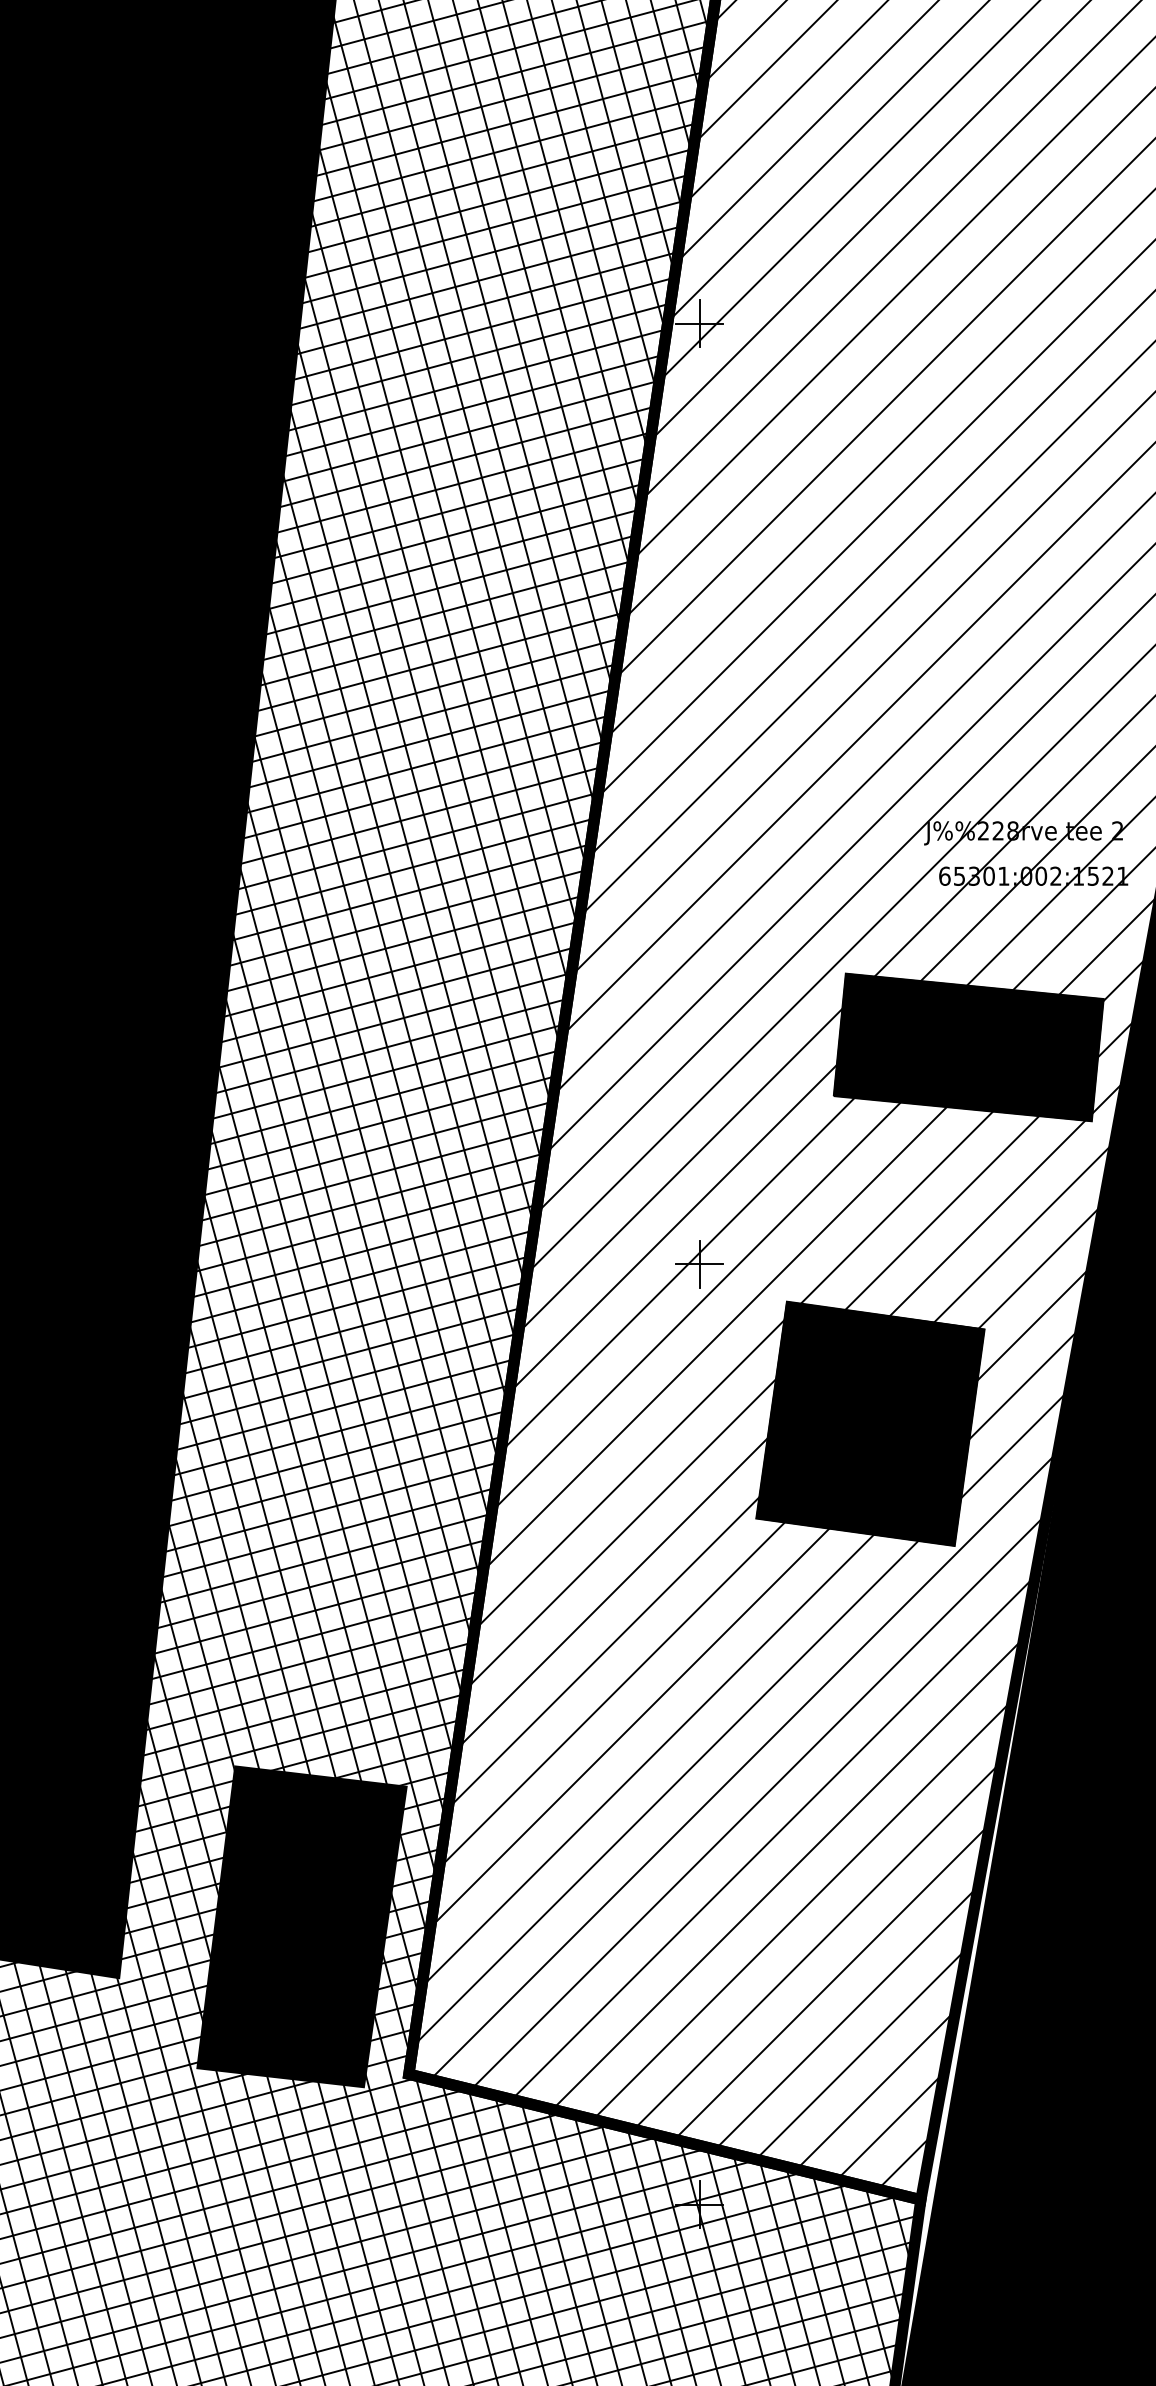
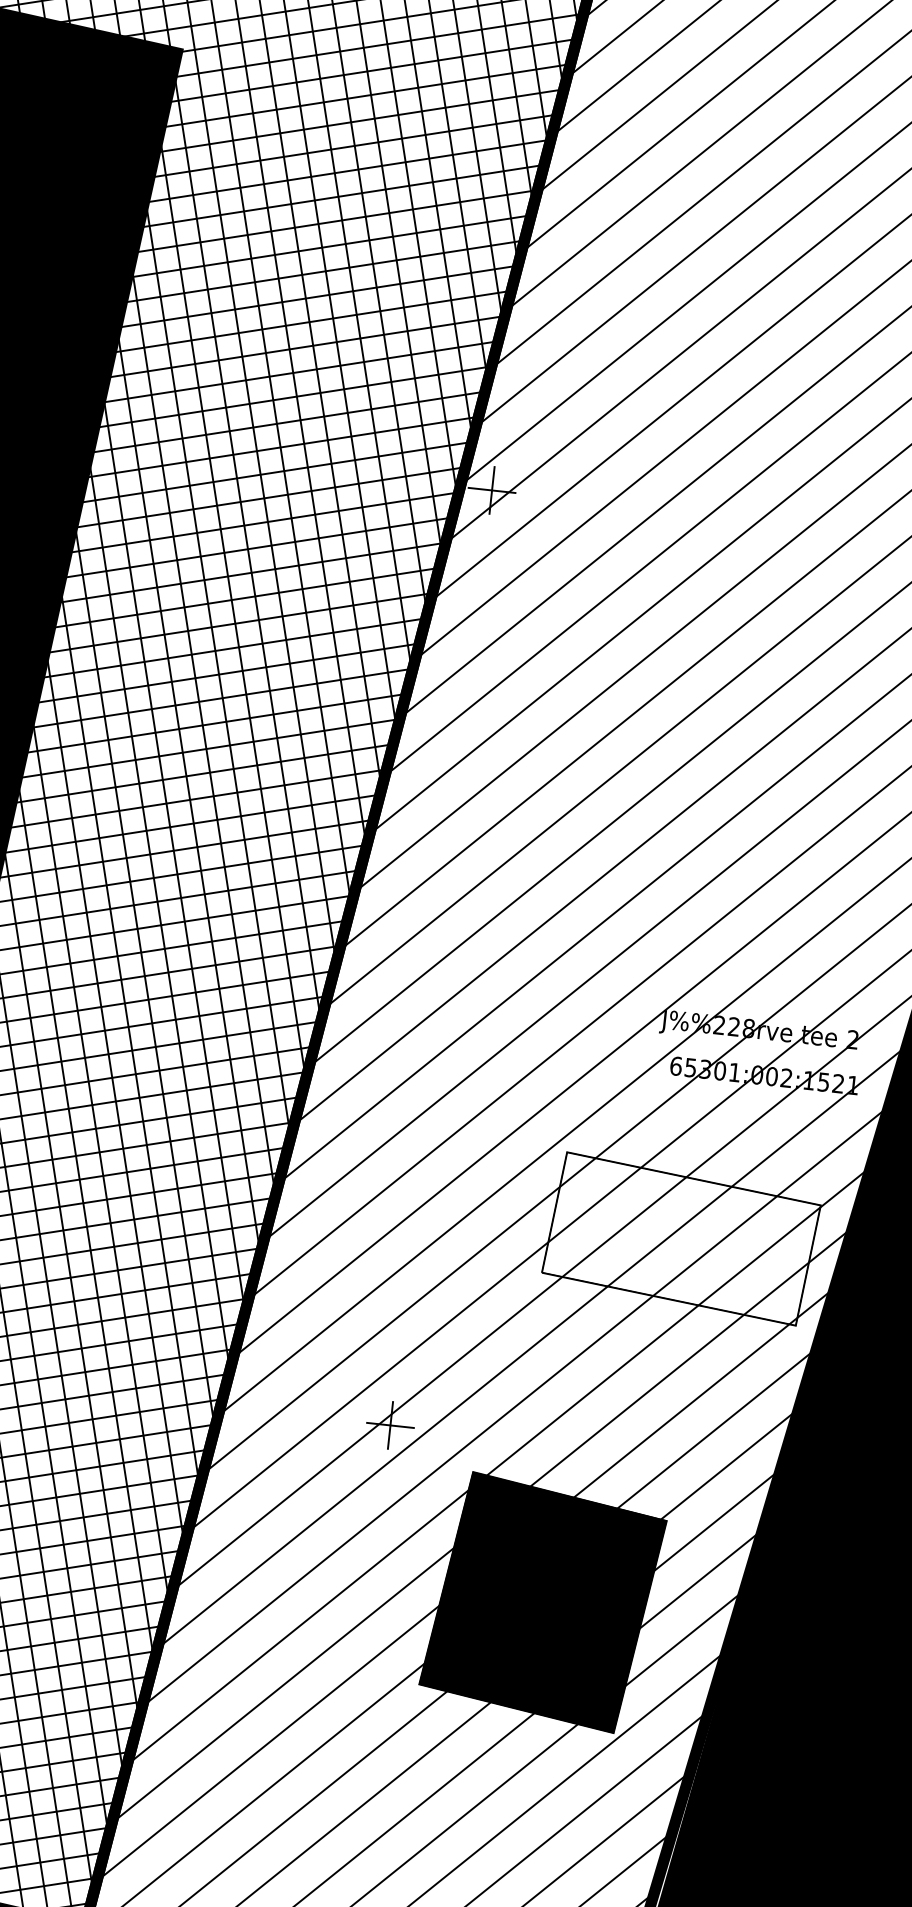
fill: (968, 1047) -> (681, 1238), removed

